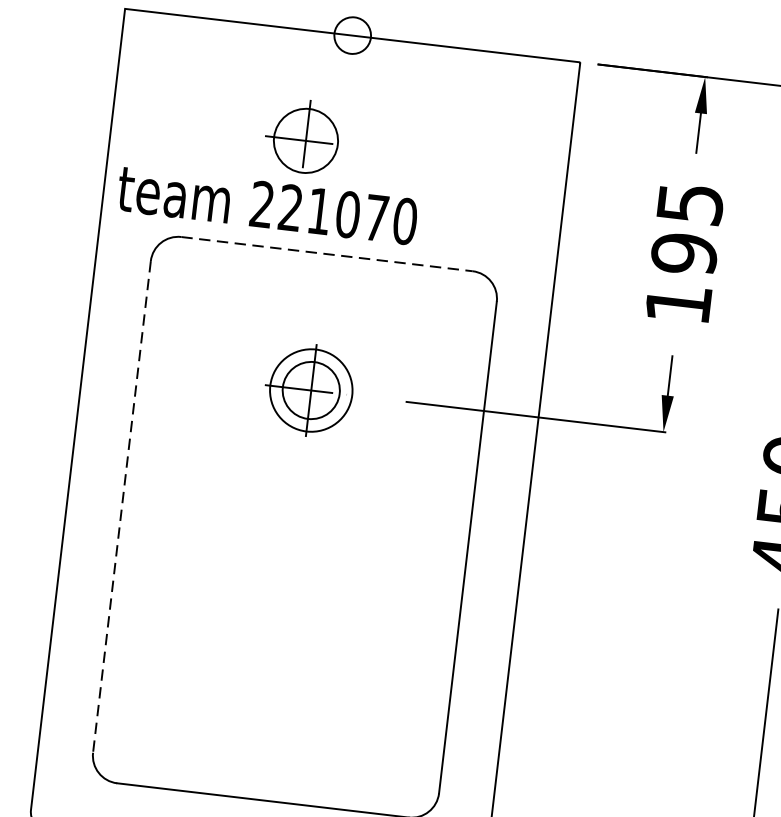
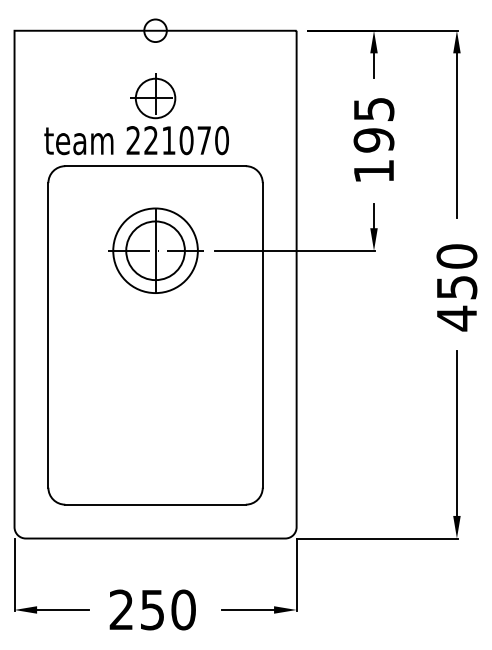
part: (272, 163) -> (136, 114), moved
line: (328, 254) -> (156, 166), dashed -> solid
part: (310, 390) -> (155, 250), size x1.67
line: (122, 507) -> (48, 335), dashed -> solid

